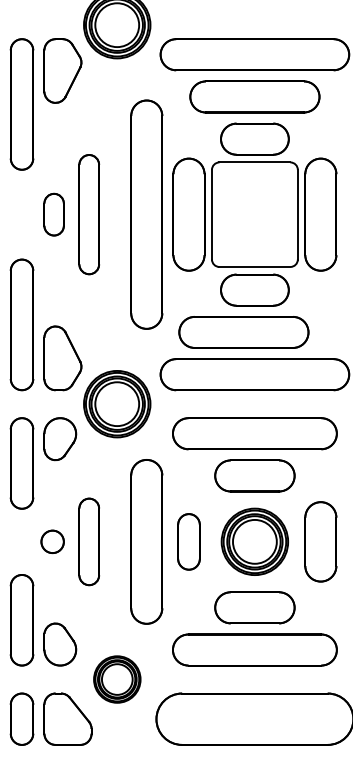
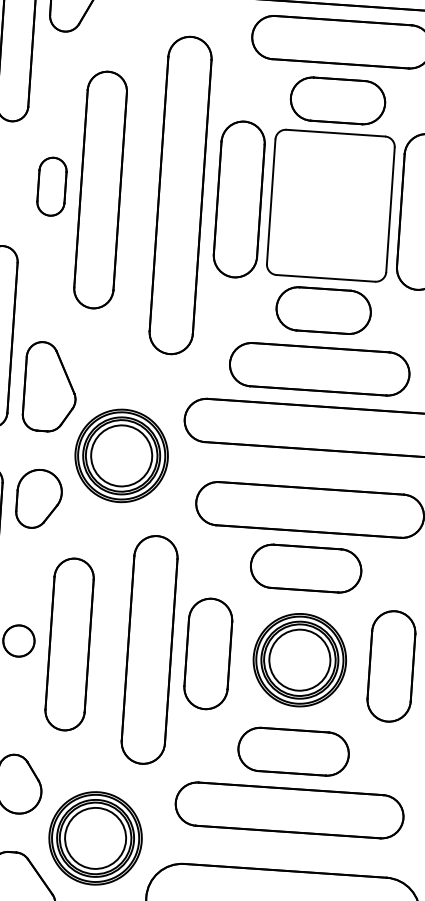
part: (89, 214) -> (101, 189), size x1.43
part: (243, 332) -> (319, 369), moved
part: (89, 541) -> (70, 644), size x1.43
part: (188, 541) -> (207, 653), size x1.43
part: (117, 679) -> (95, 838), size x1.43

